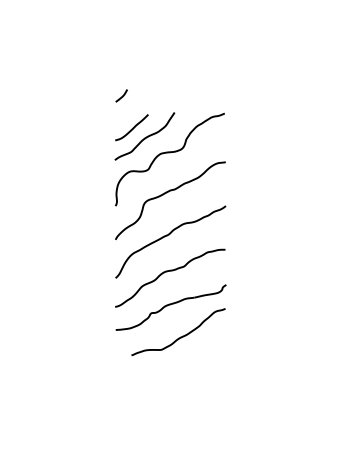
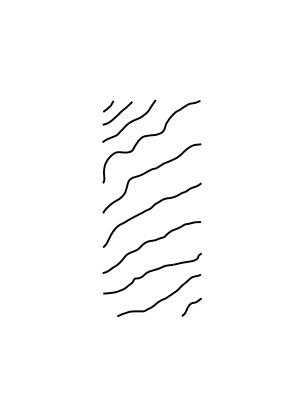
curve: (122, 95) -> (109, 106), moved
curve: (213, 343) -> (190, 305), added

